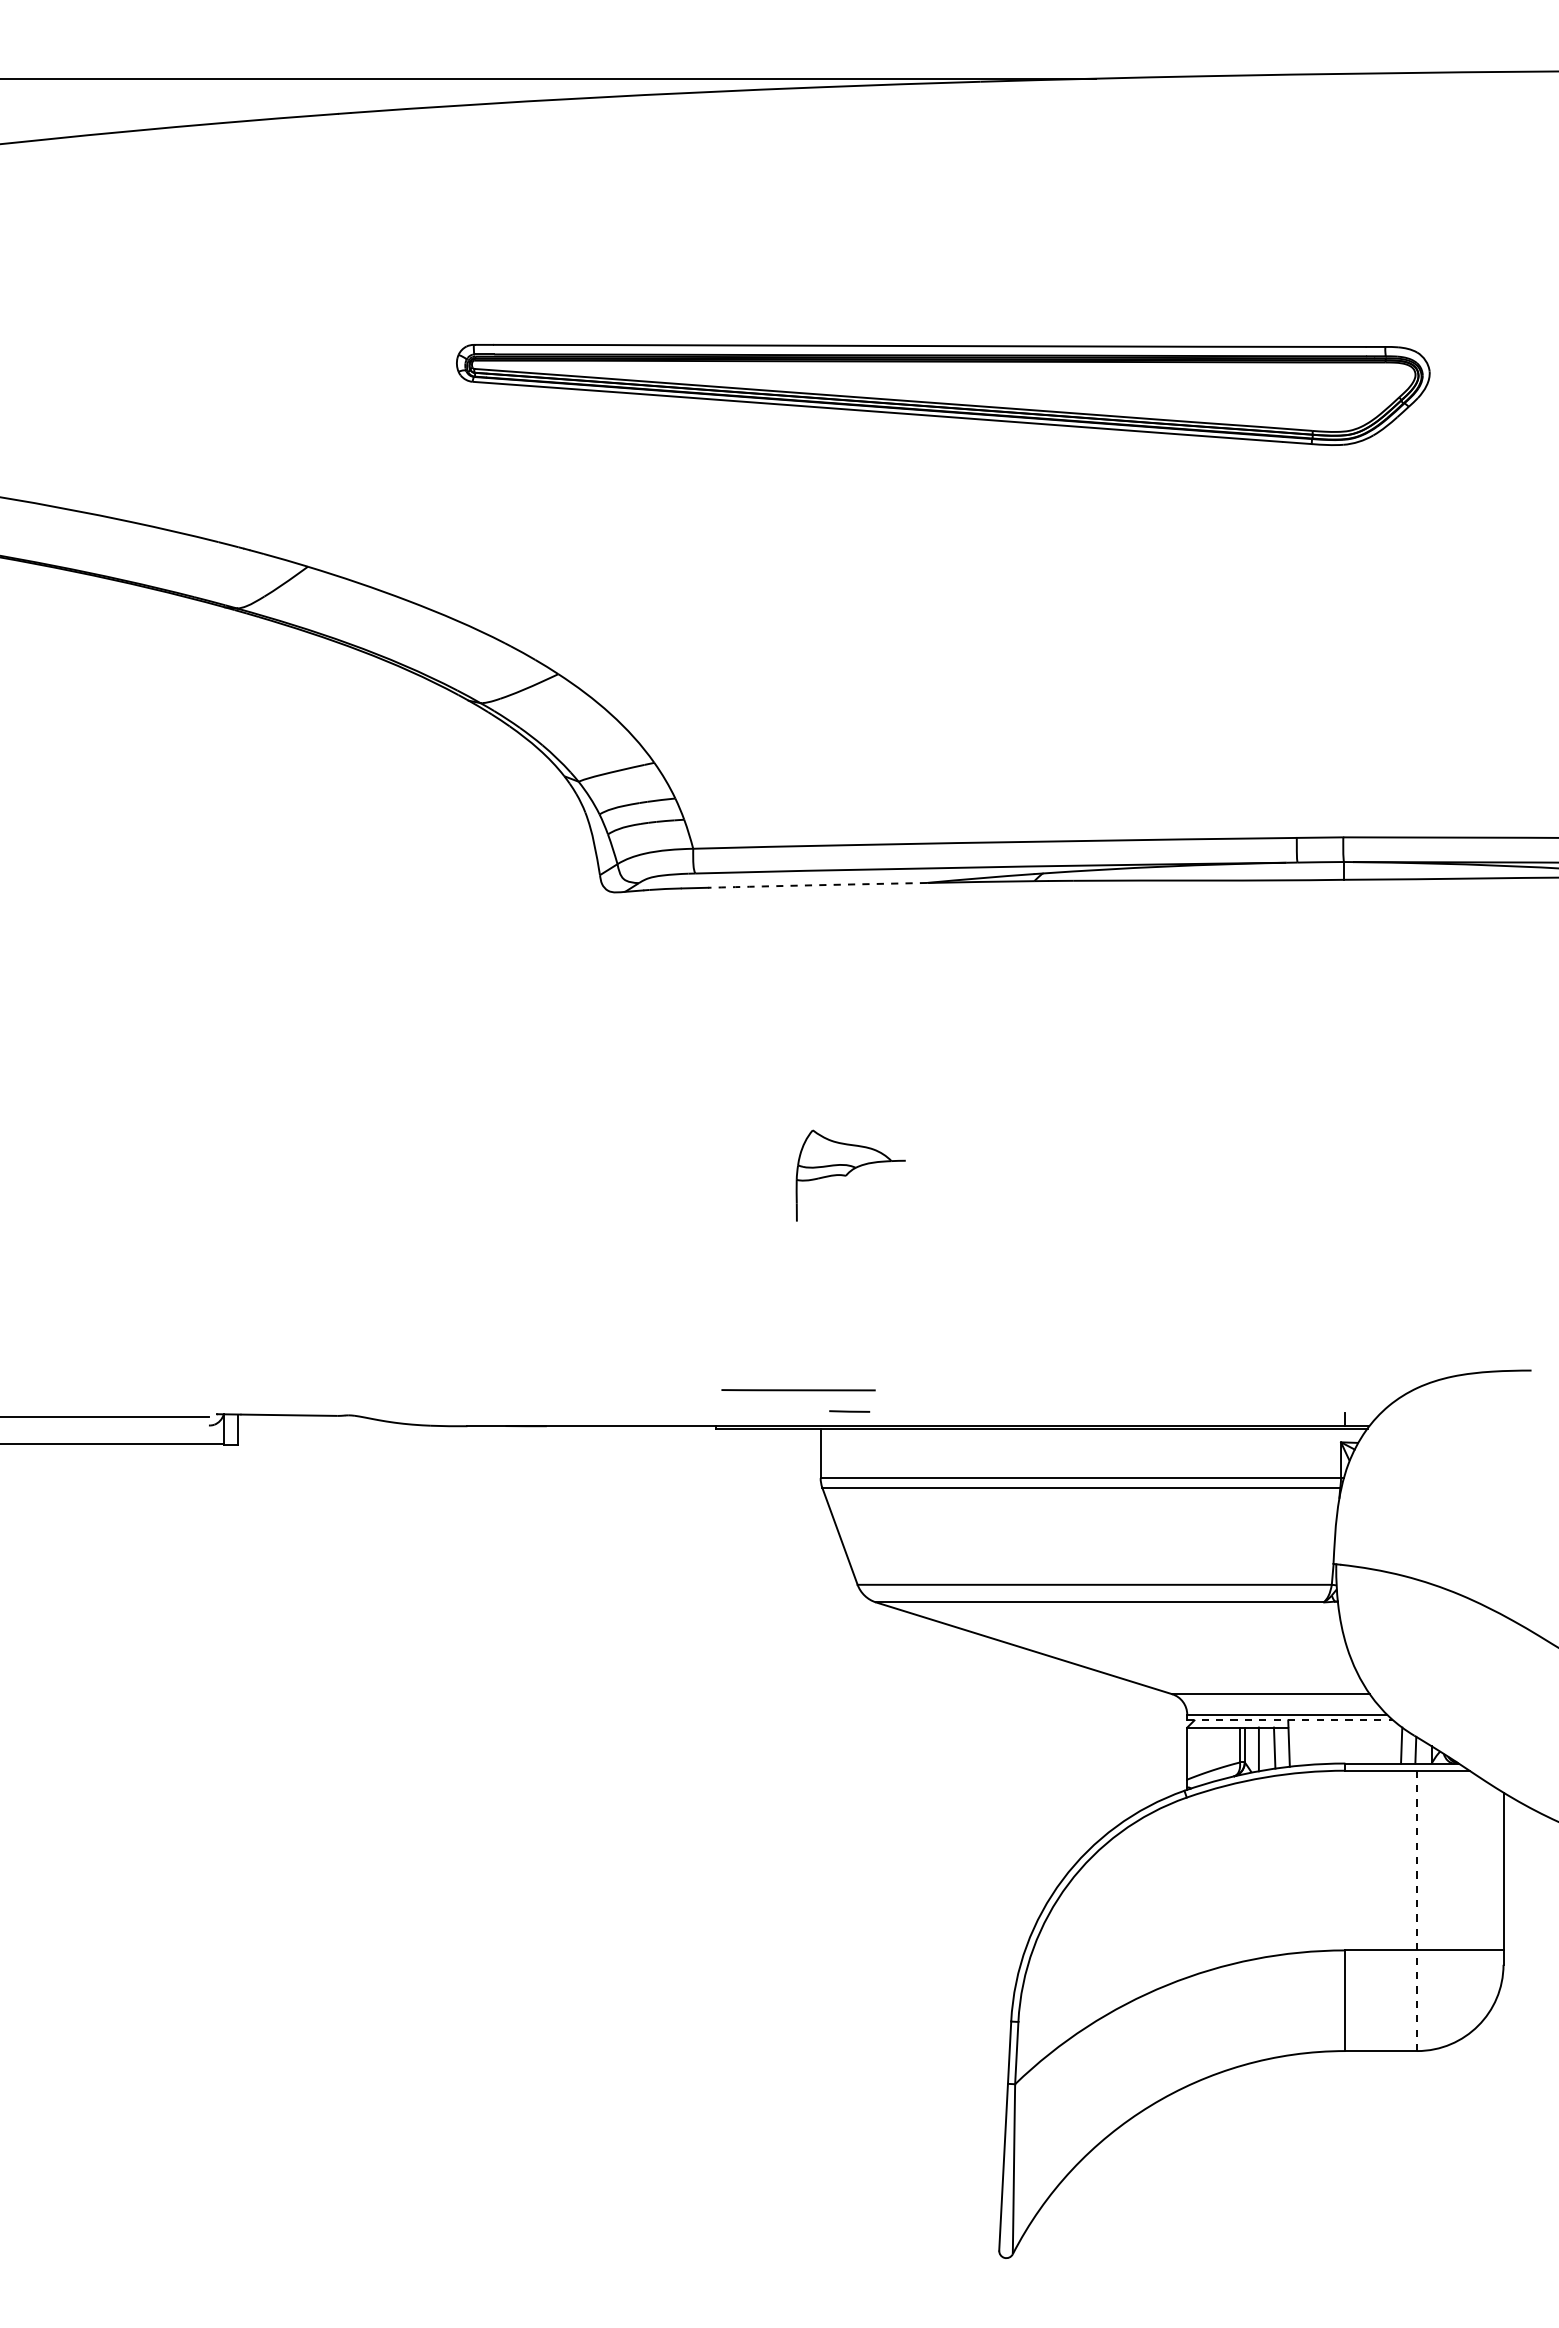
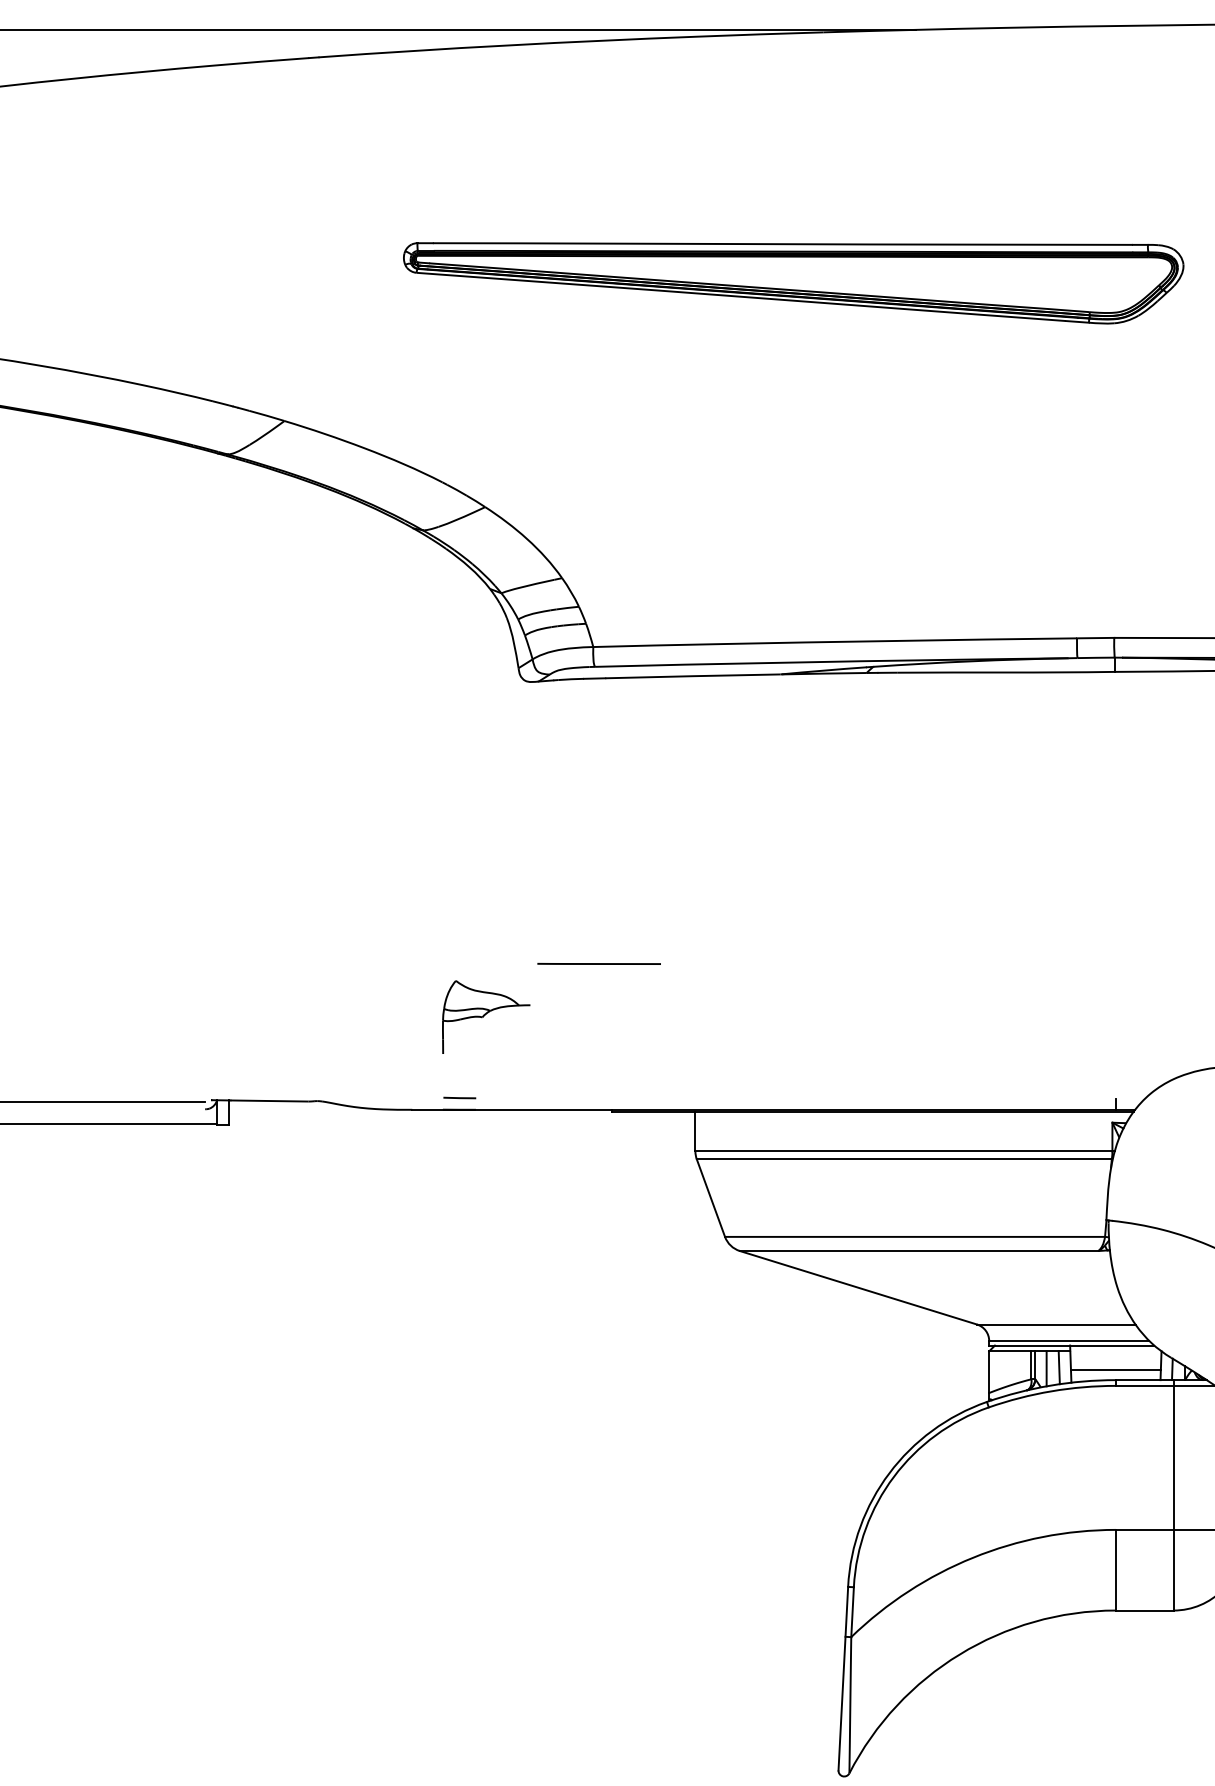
arc: (817, 885) -> (692, 676), dashed -> solid
part: (850, 1175) -> (486, 1017), moved
line: (798, 1390) -> (599, 964), moved
line: (849, 1411) -> (459, 1098), moved
line: (1290, 1720) -> (1071, 1345), dashed -> solid
line: (1345, 1750) -> (1116, 1369), added
line: (1417, 1907) -> (1173, 1495), dashed -> solid

